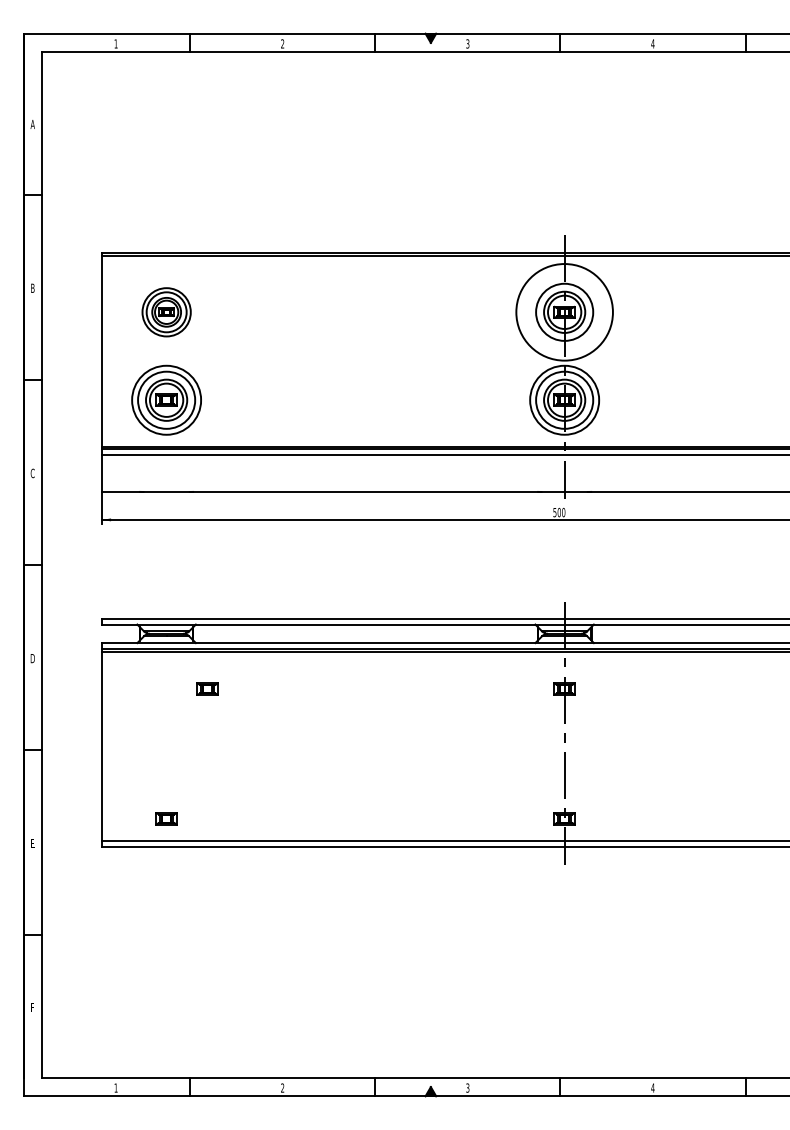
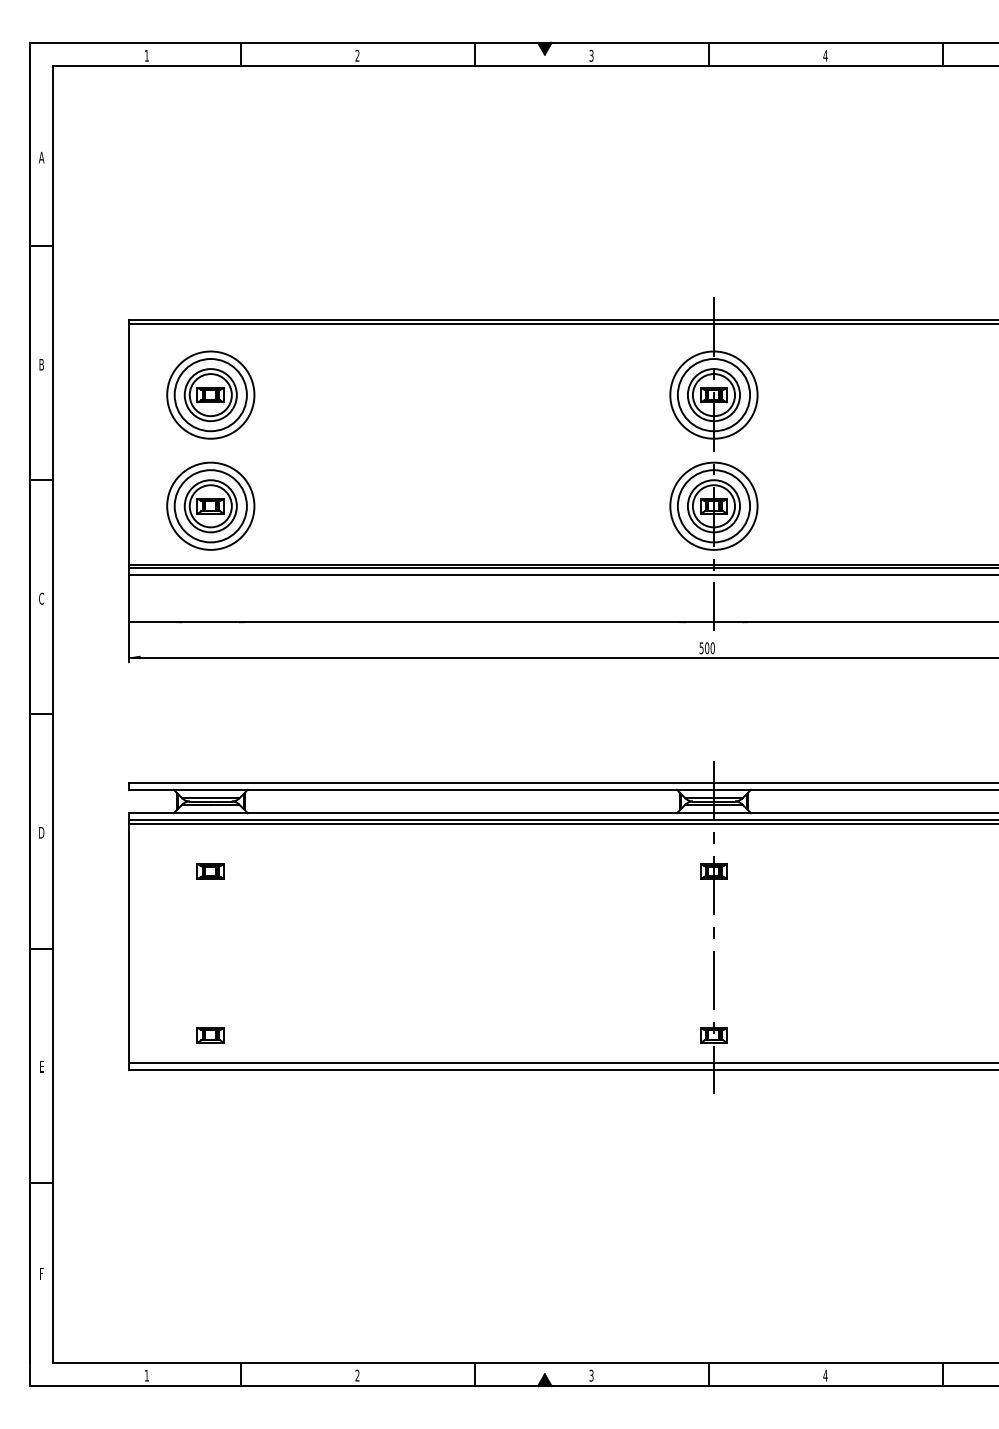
part: (166, 311) -> (210, 394), size x1.43
circle: (564, 311) -> (713, 394), size x0.71
part: (207, 689) -> (210, 871), moved

